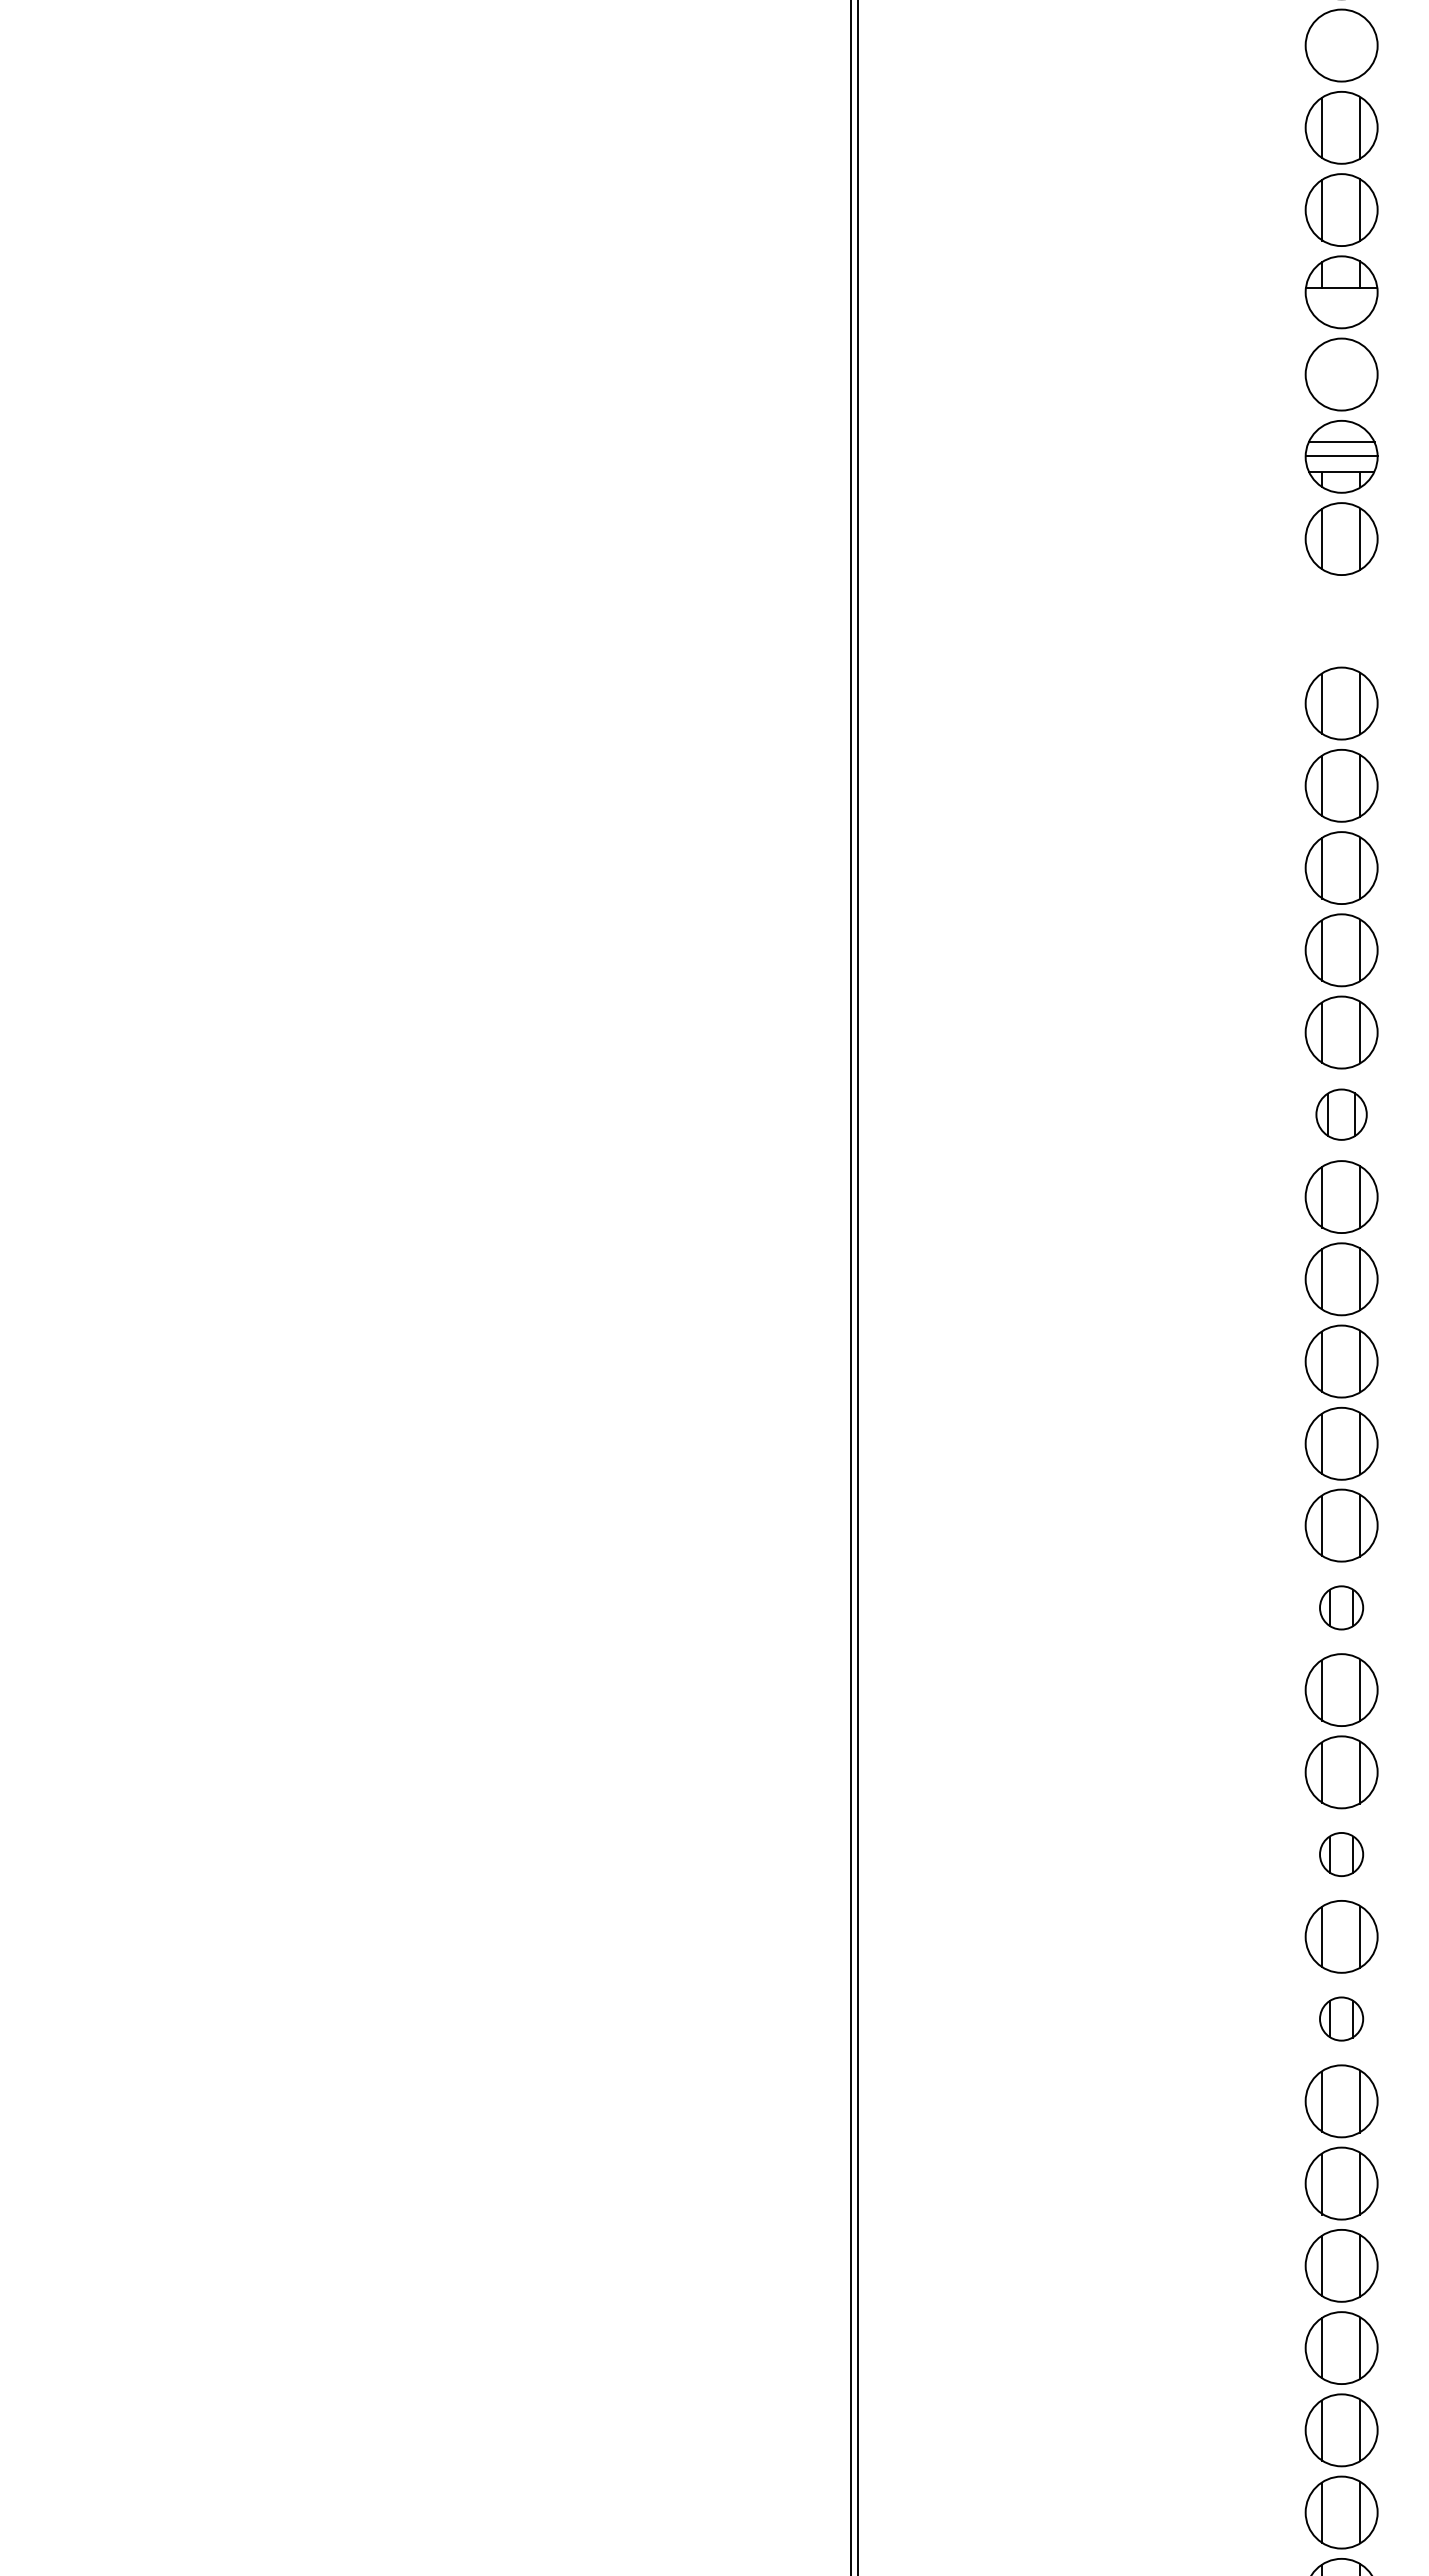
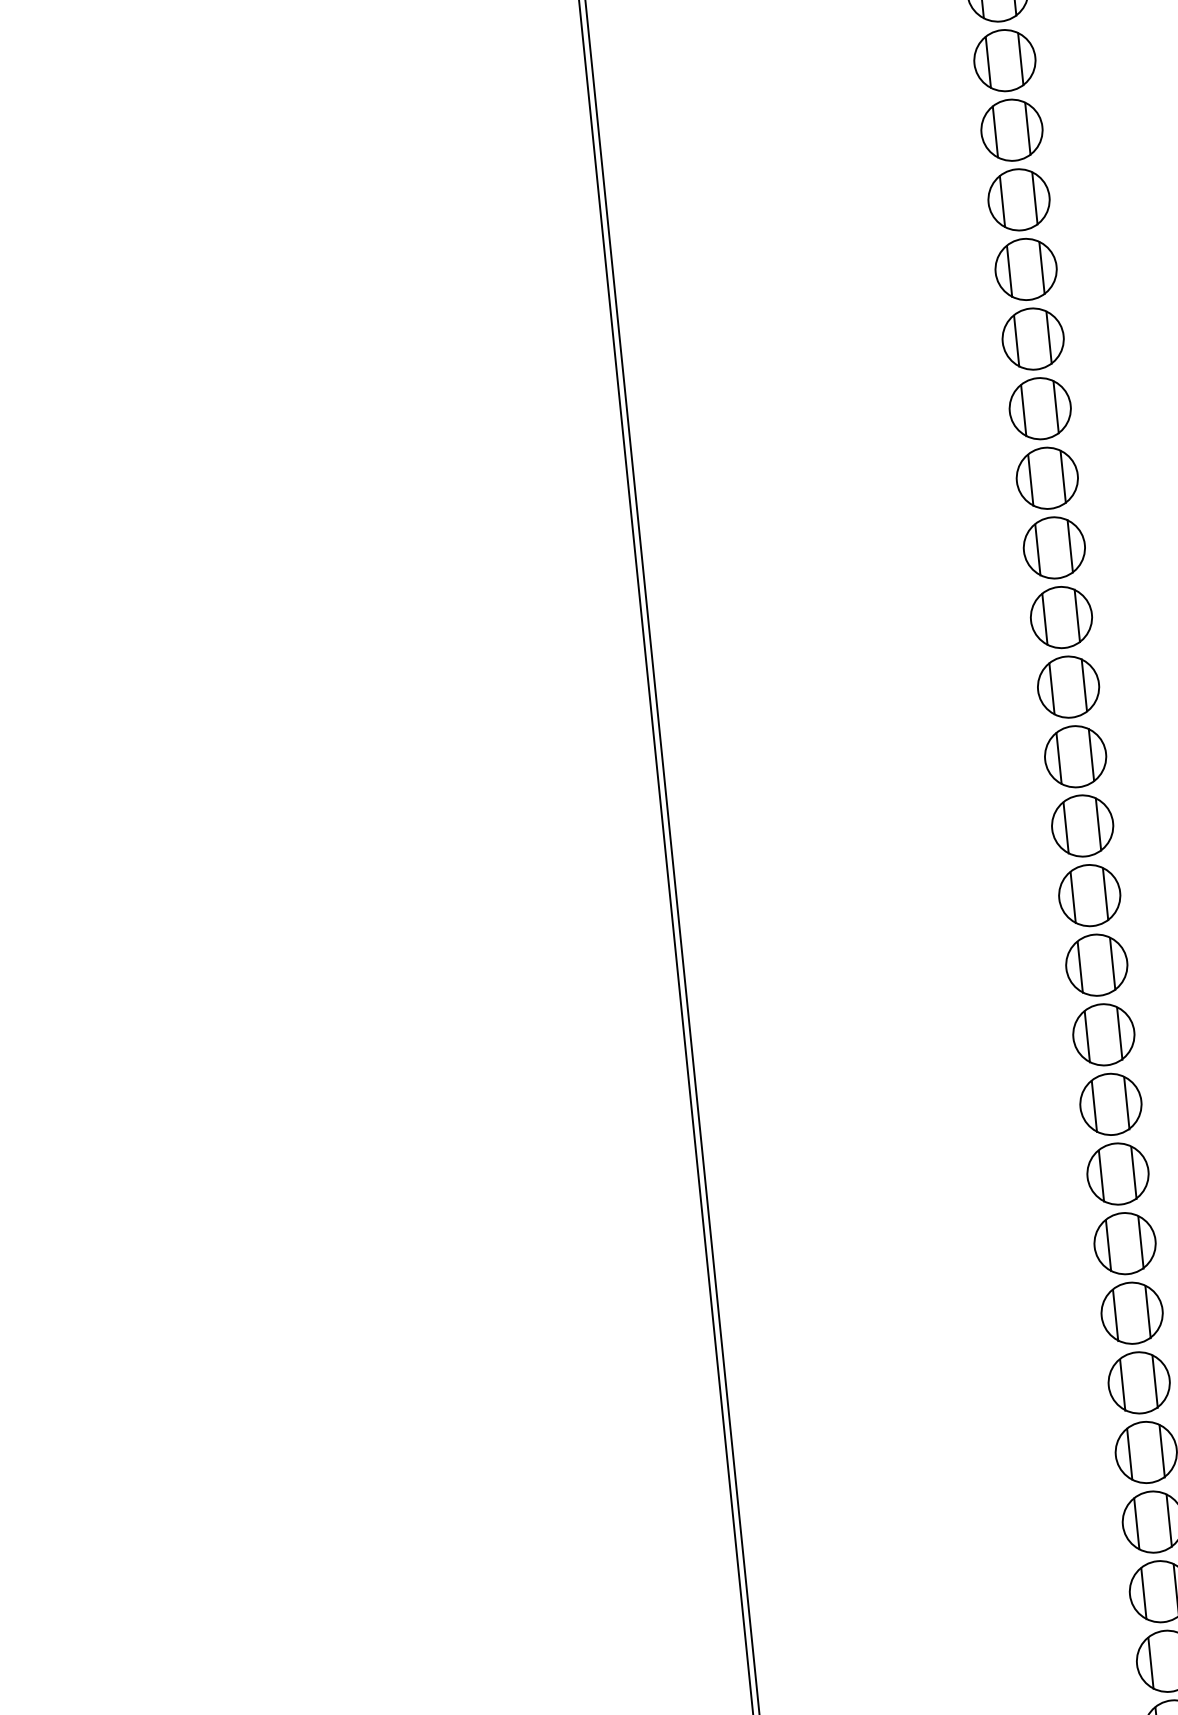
part: (1341, 621) -> (1004, 60), added
part: (1341, 1114) -> (1047, 478), size x1.43
part: (1341, 1607) -> (1089, 895), size x1.67
part: (1341, 1854) -> (1110, 1104), size x1.67
part: (1341, 2018) -> (1124, 1243), size x1.67

